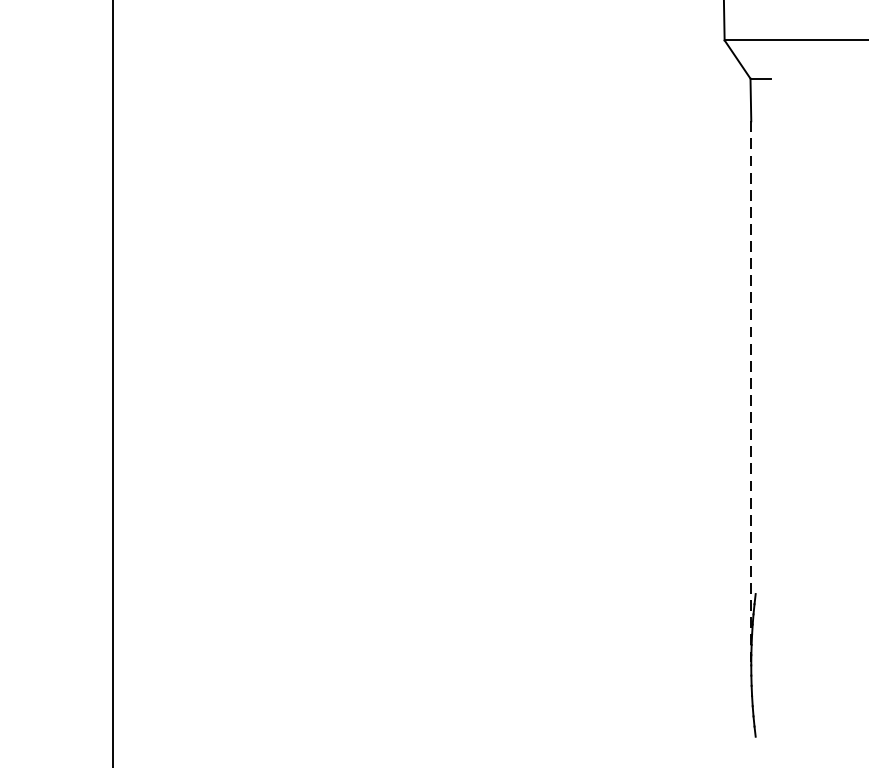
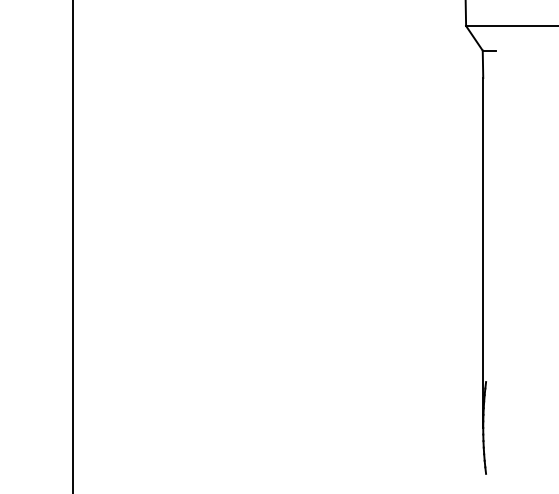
line: (751, 394) -> (483, 253), dashed -> solid

